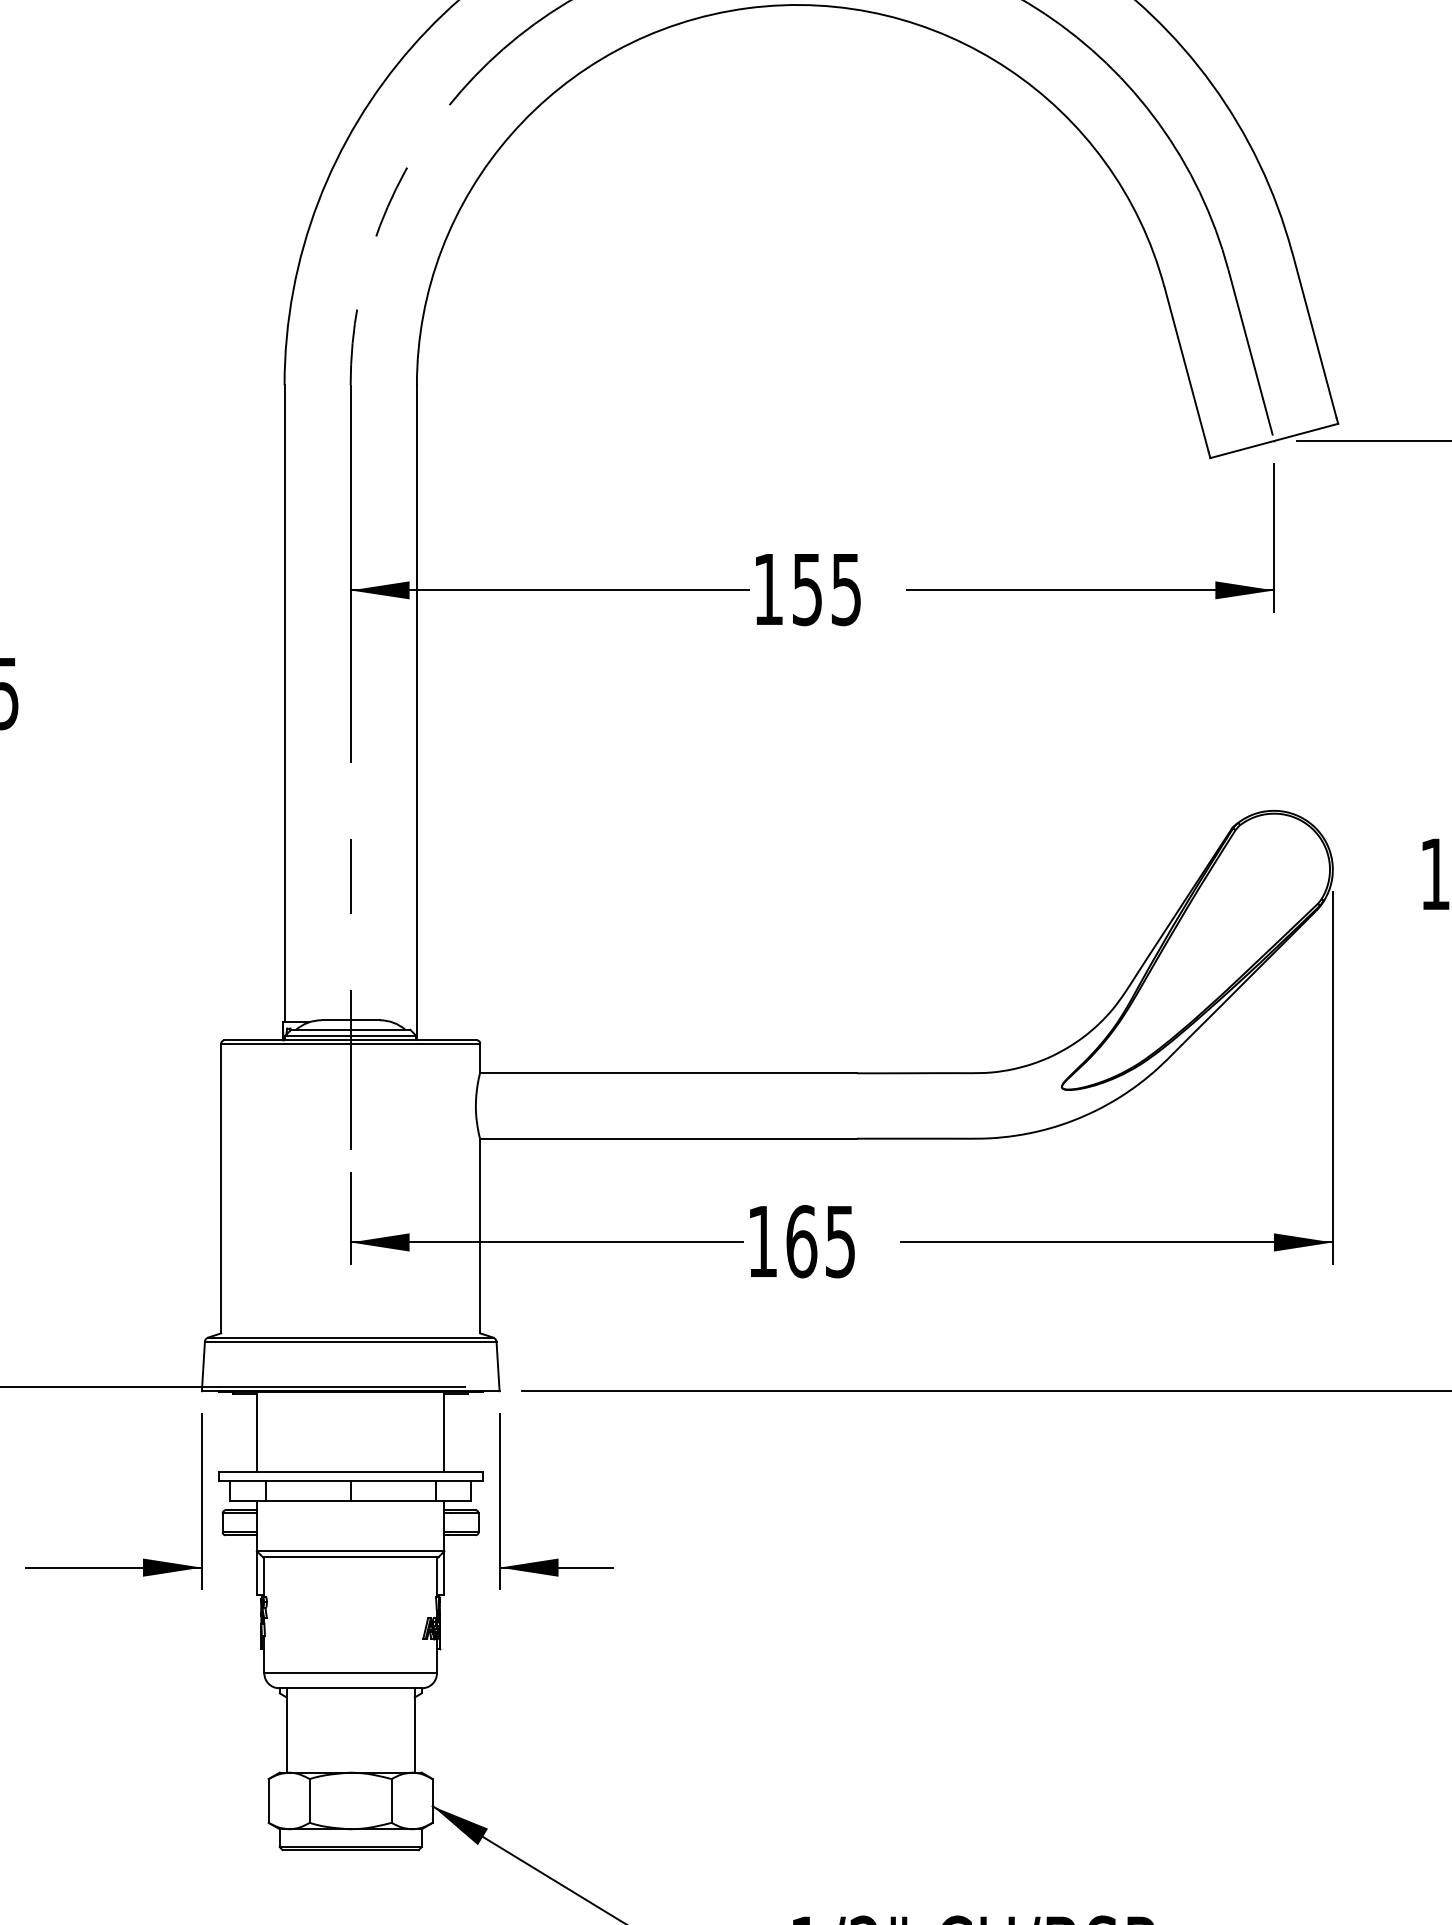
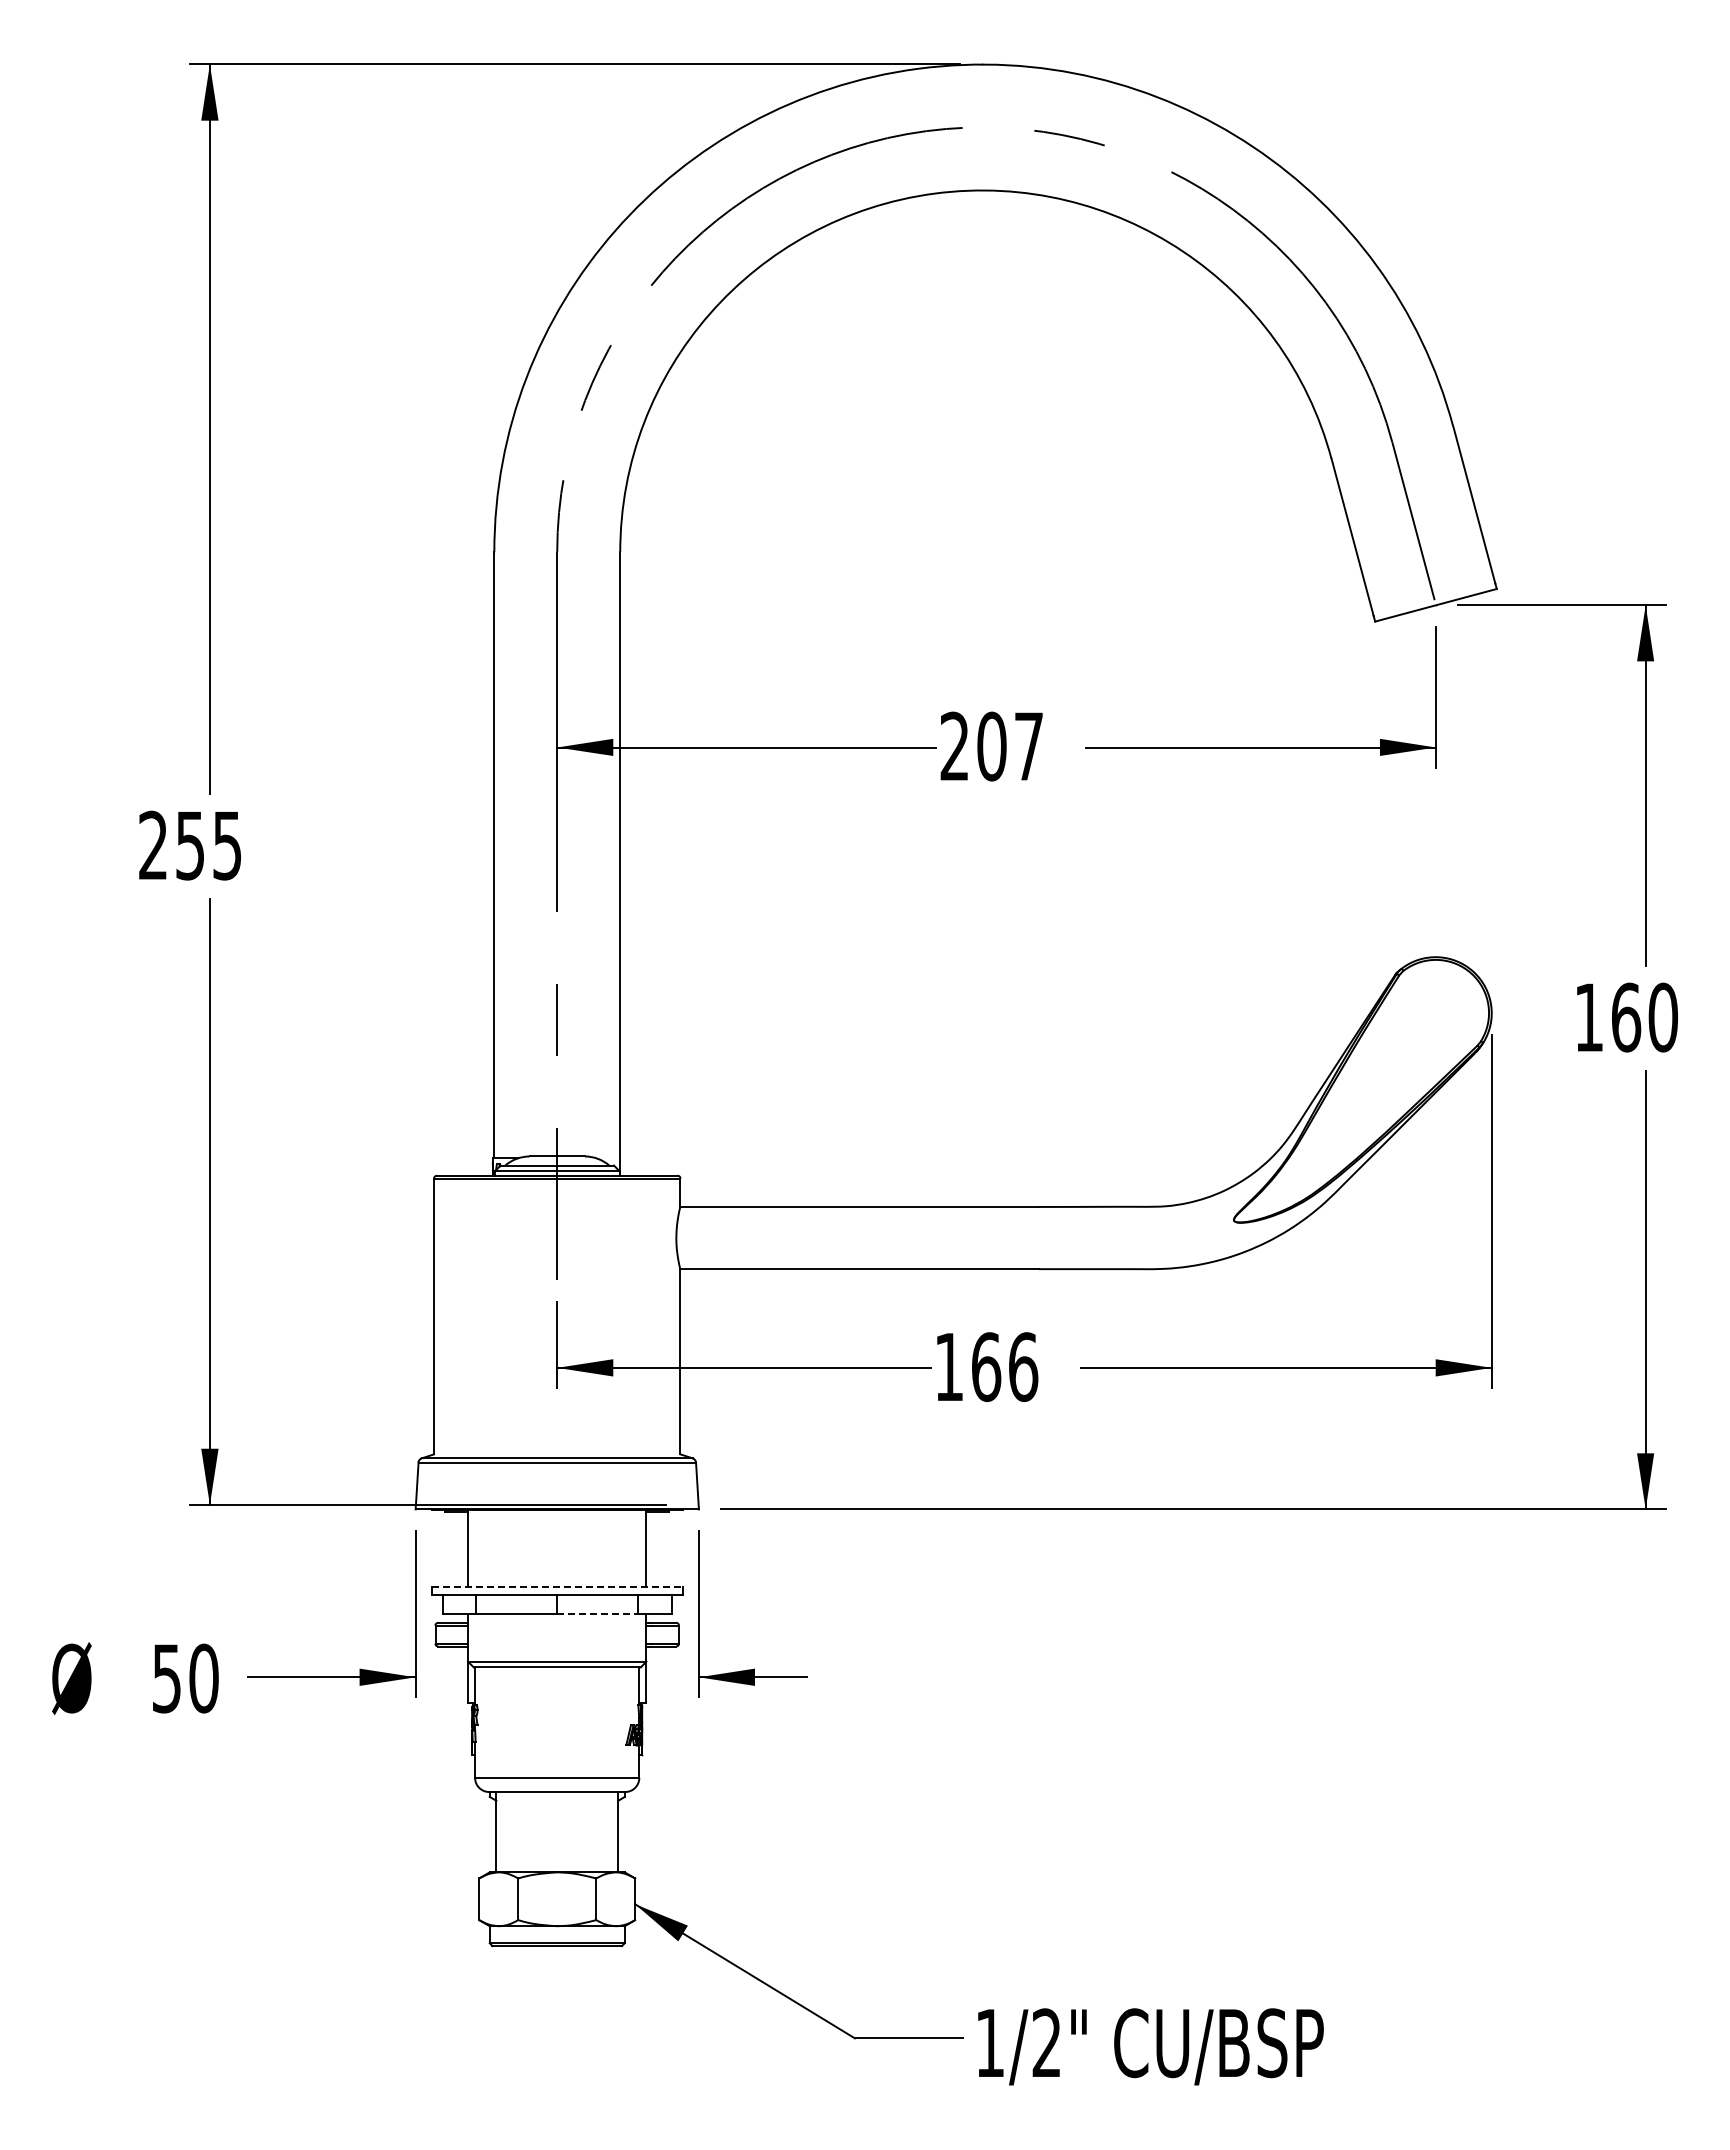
text: (807, 589) -> (991, 746), 155 -> 207
text: (840, 1242) -> (1023, 1367), 165 -> 166
line: (350, 1472) -> (557, 1586), solid -> dashed
line: (393, 1500) -> (597, 1613), solid -> dashed

